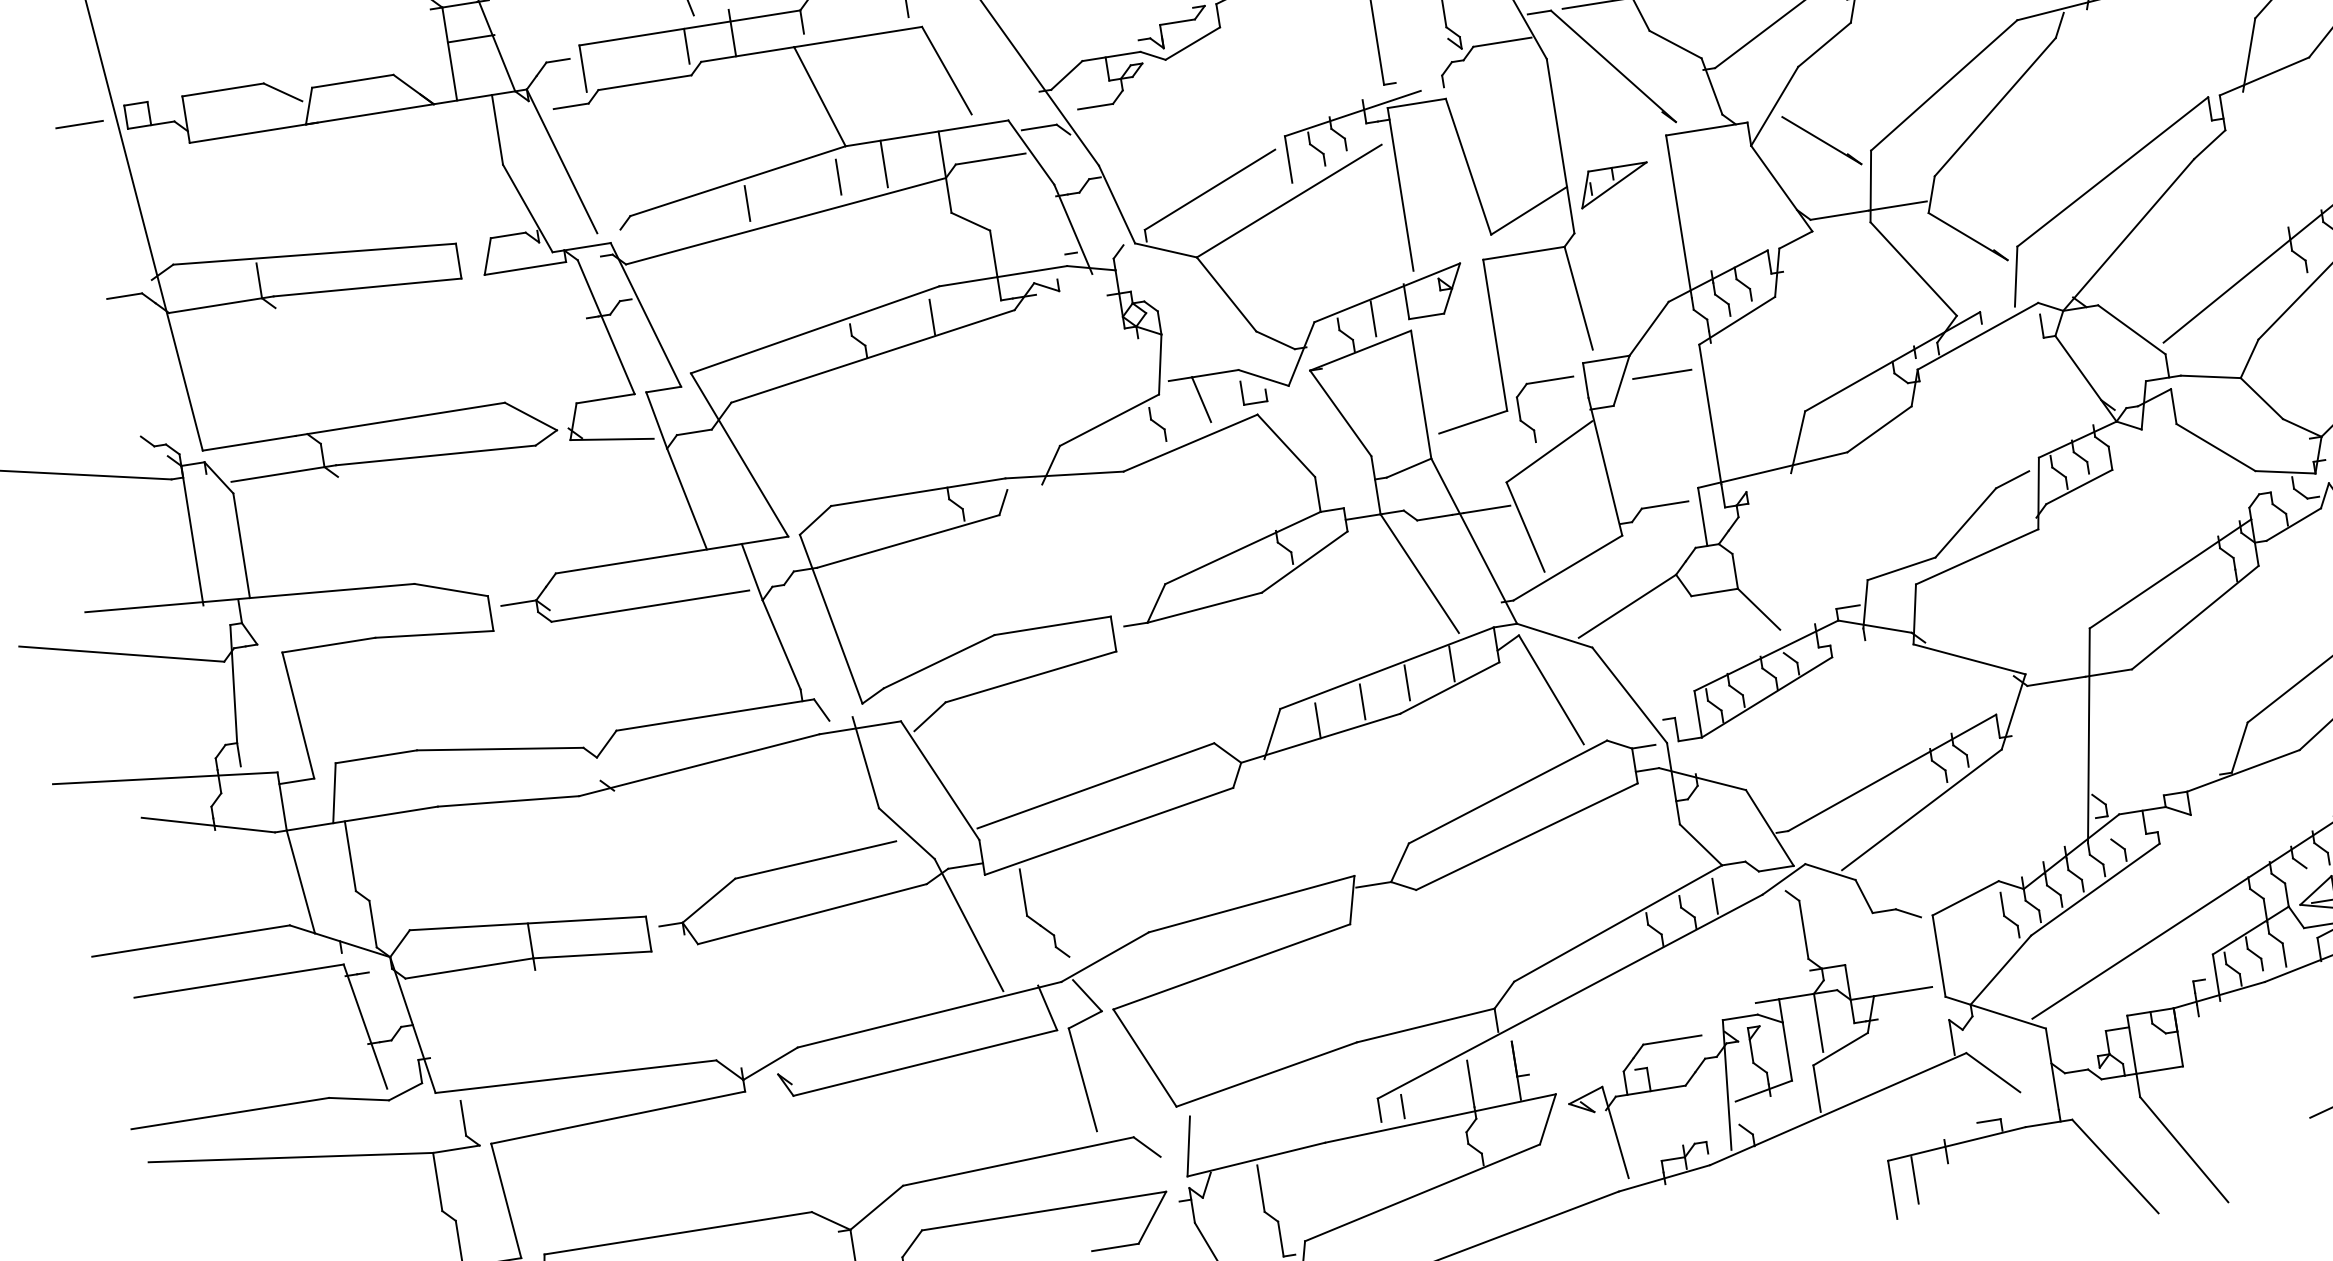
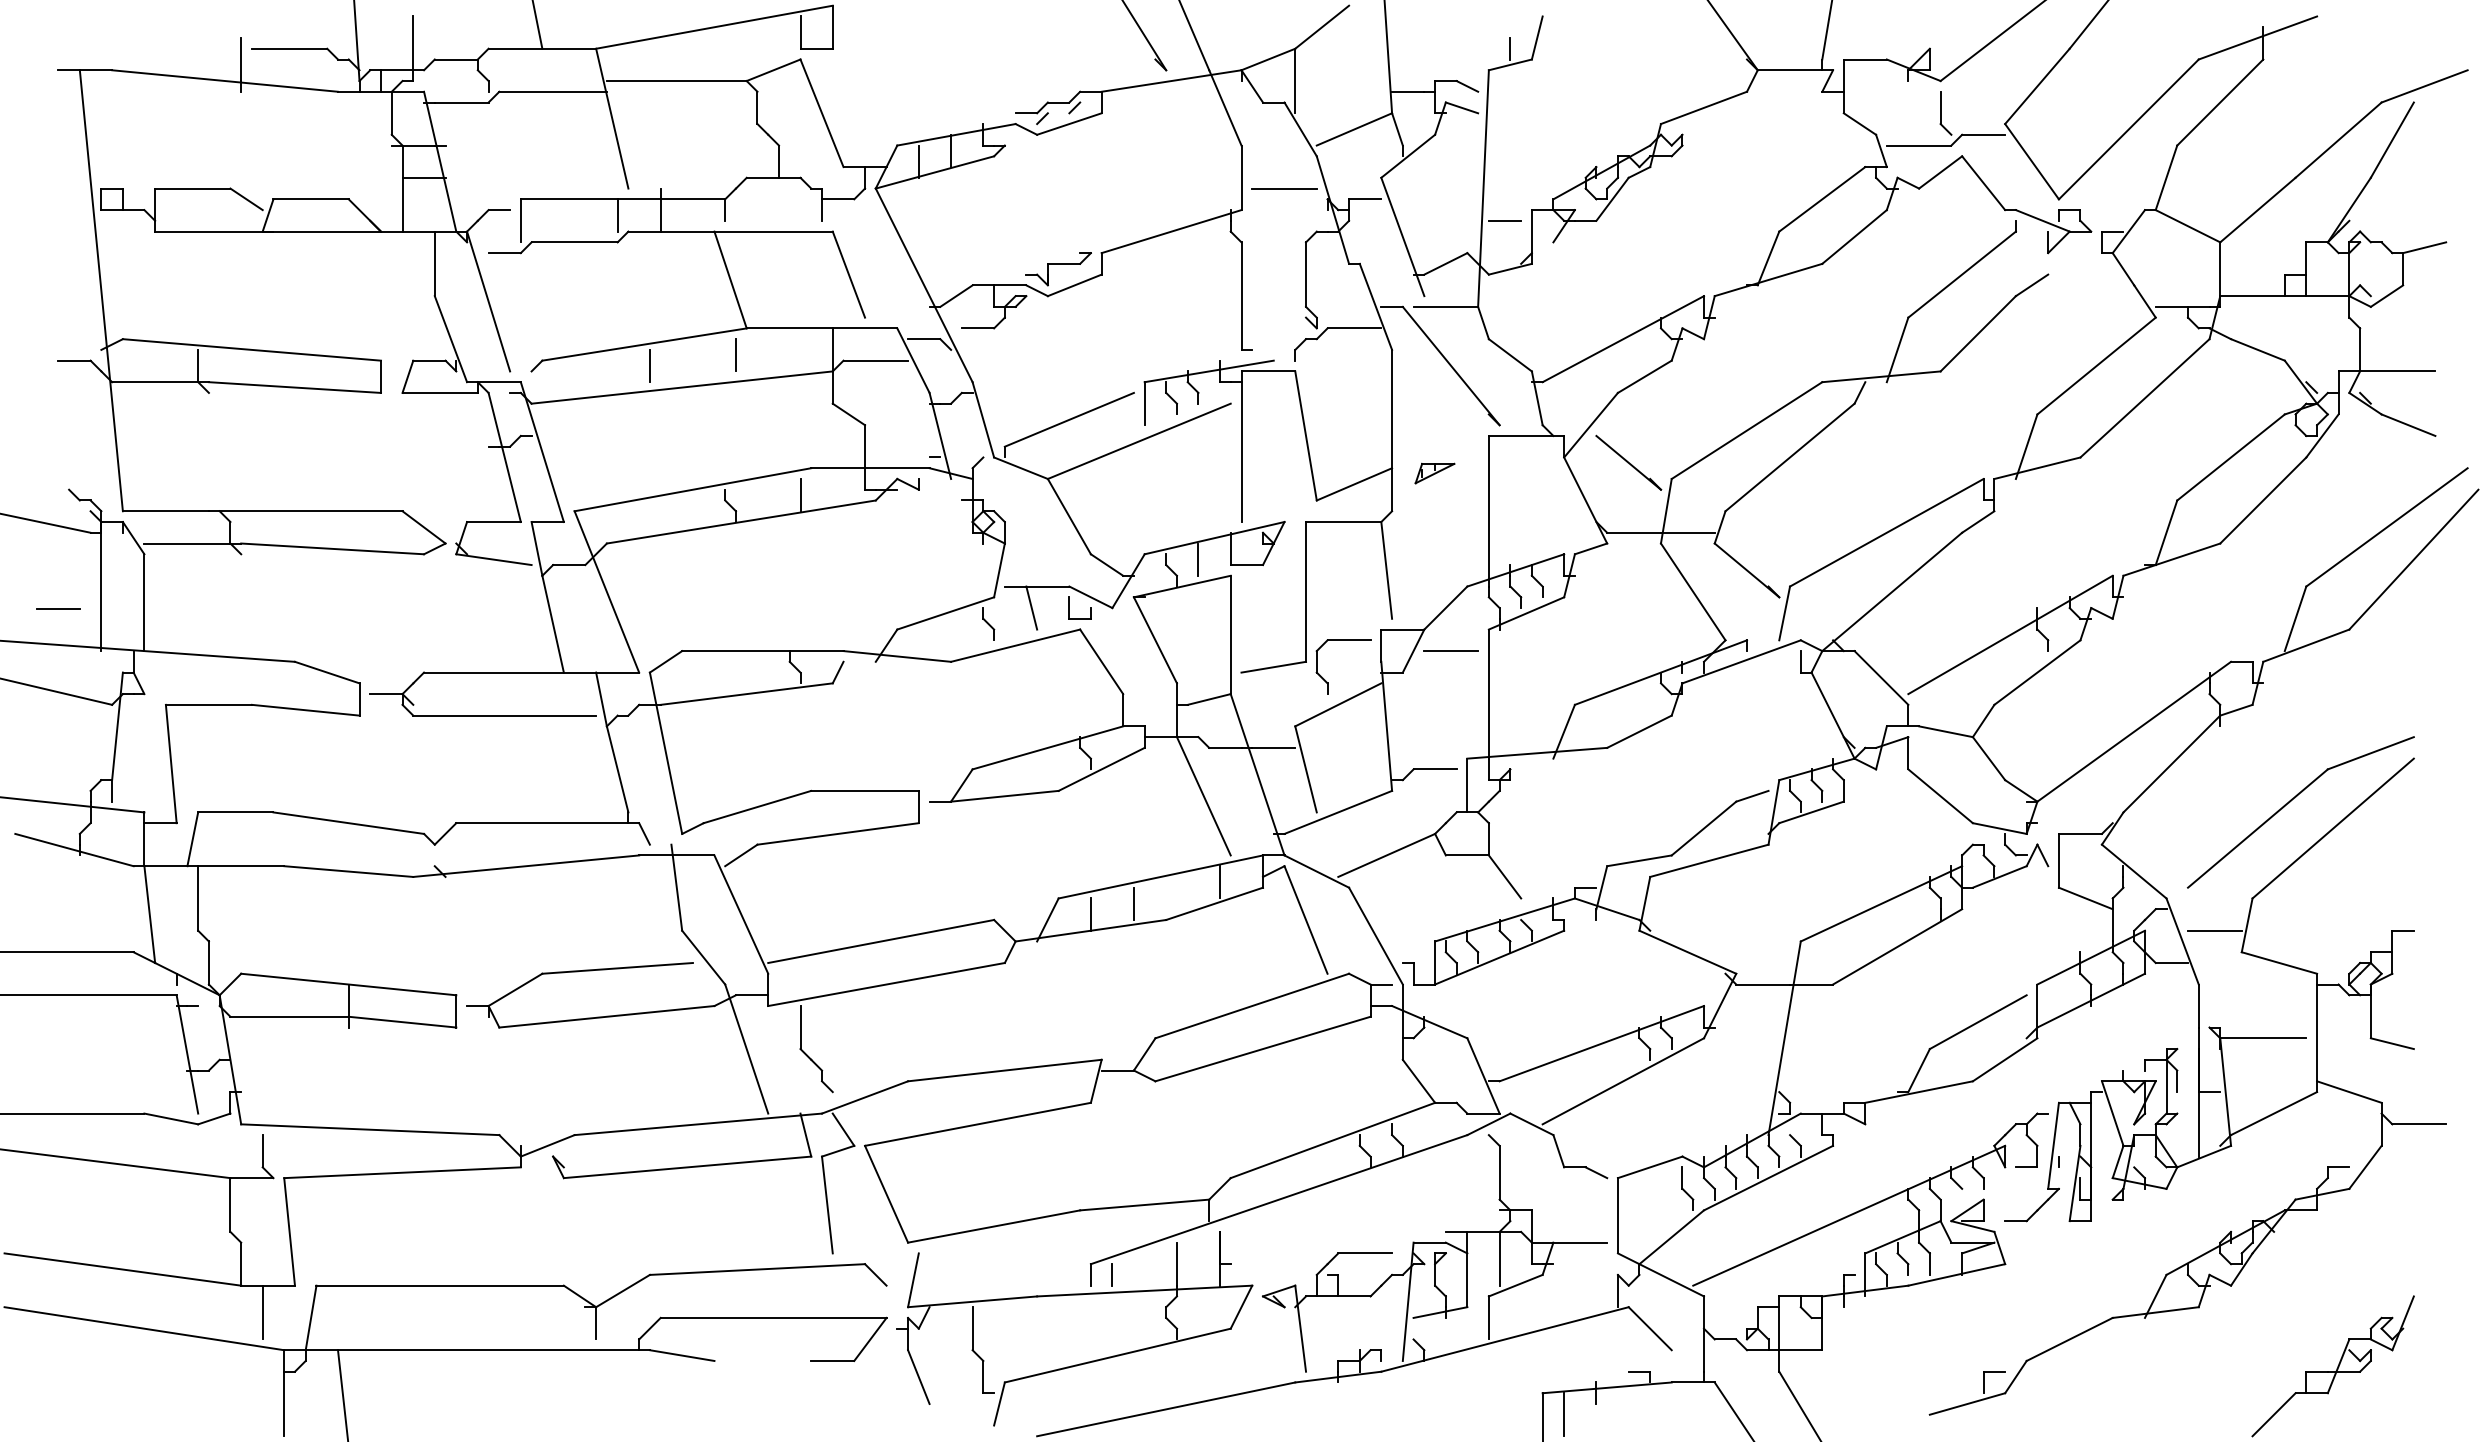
line: (79, 123) -> (58, 608), moved
line: (883, 163) -> (778, 349), removed
part: (1613, 185) -> (1434, 473), size x0.6
line: (1406, 682) -> (1176, 892), removed
line: (1715, 896) -> (1424, 1129), removed

